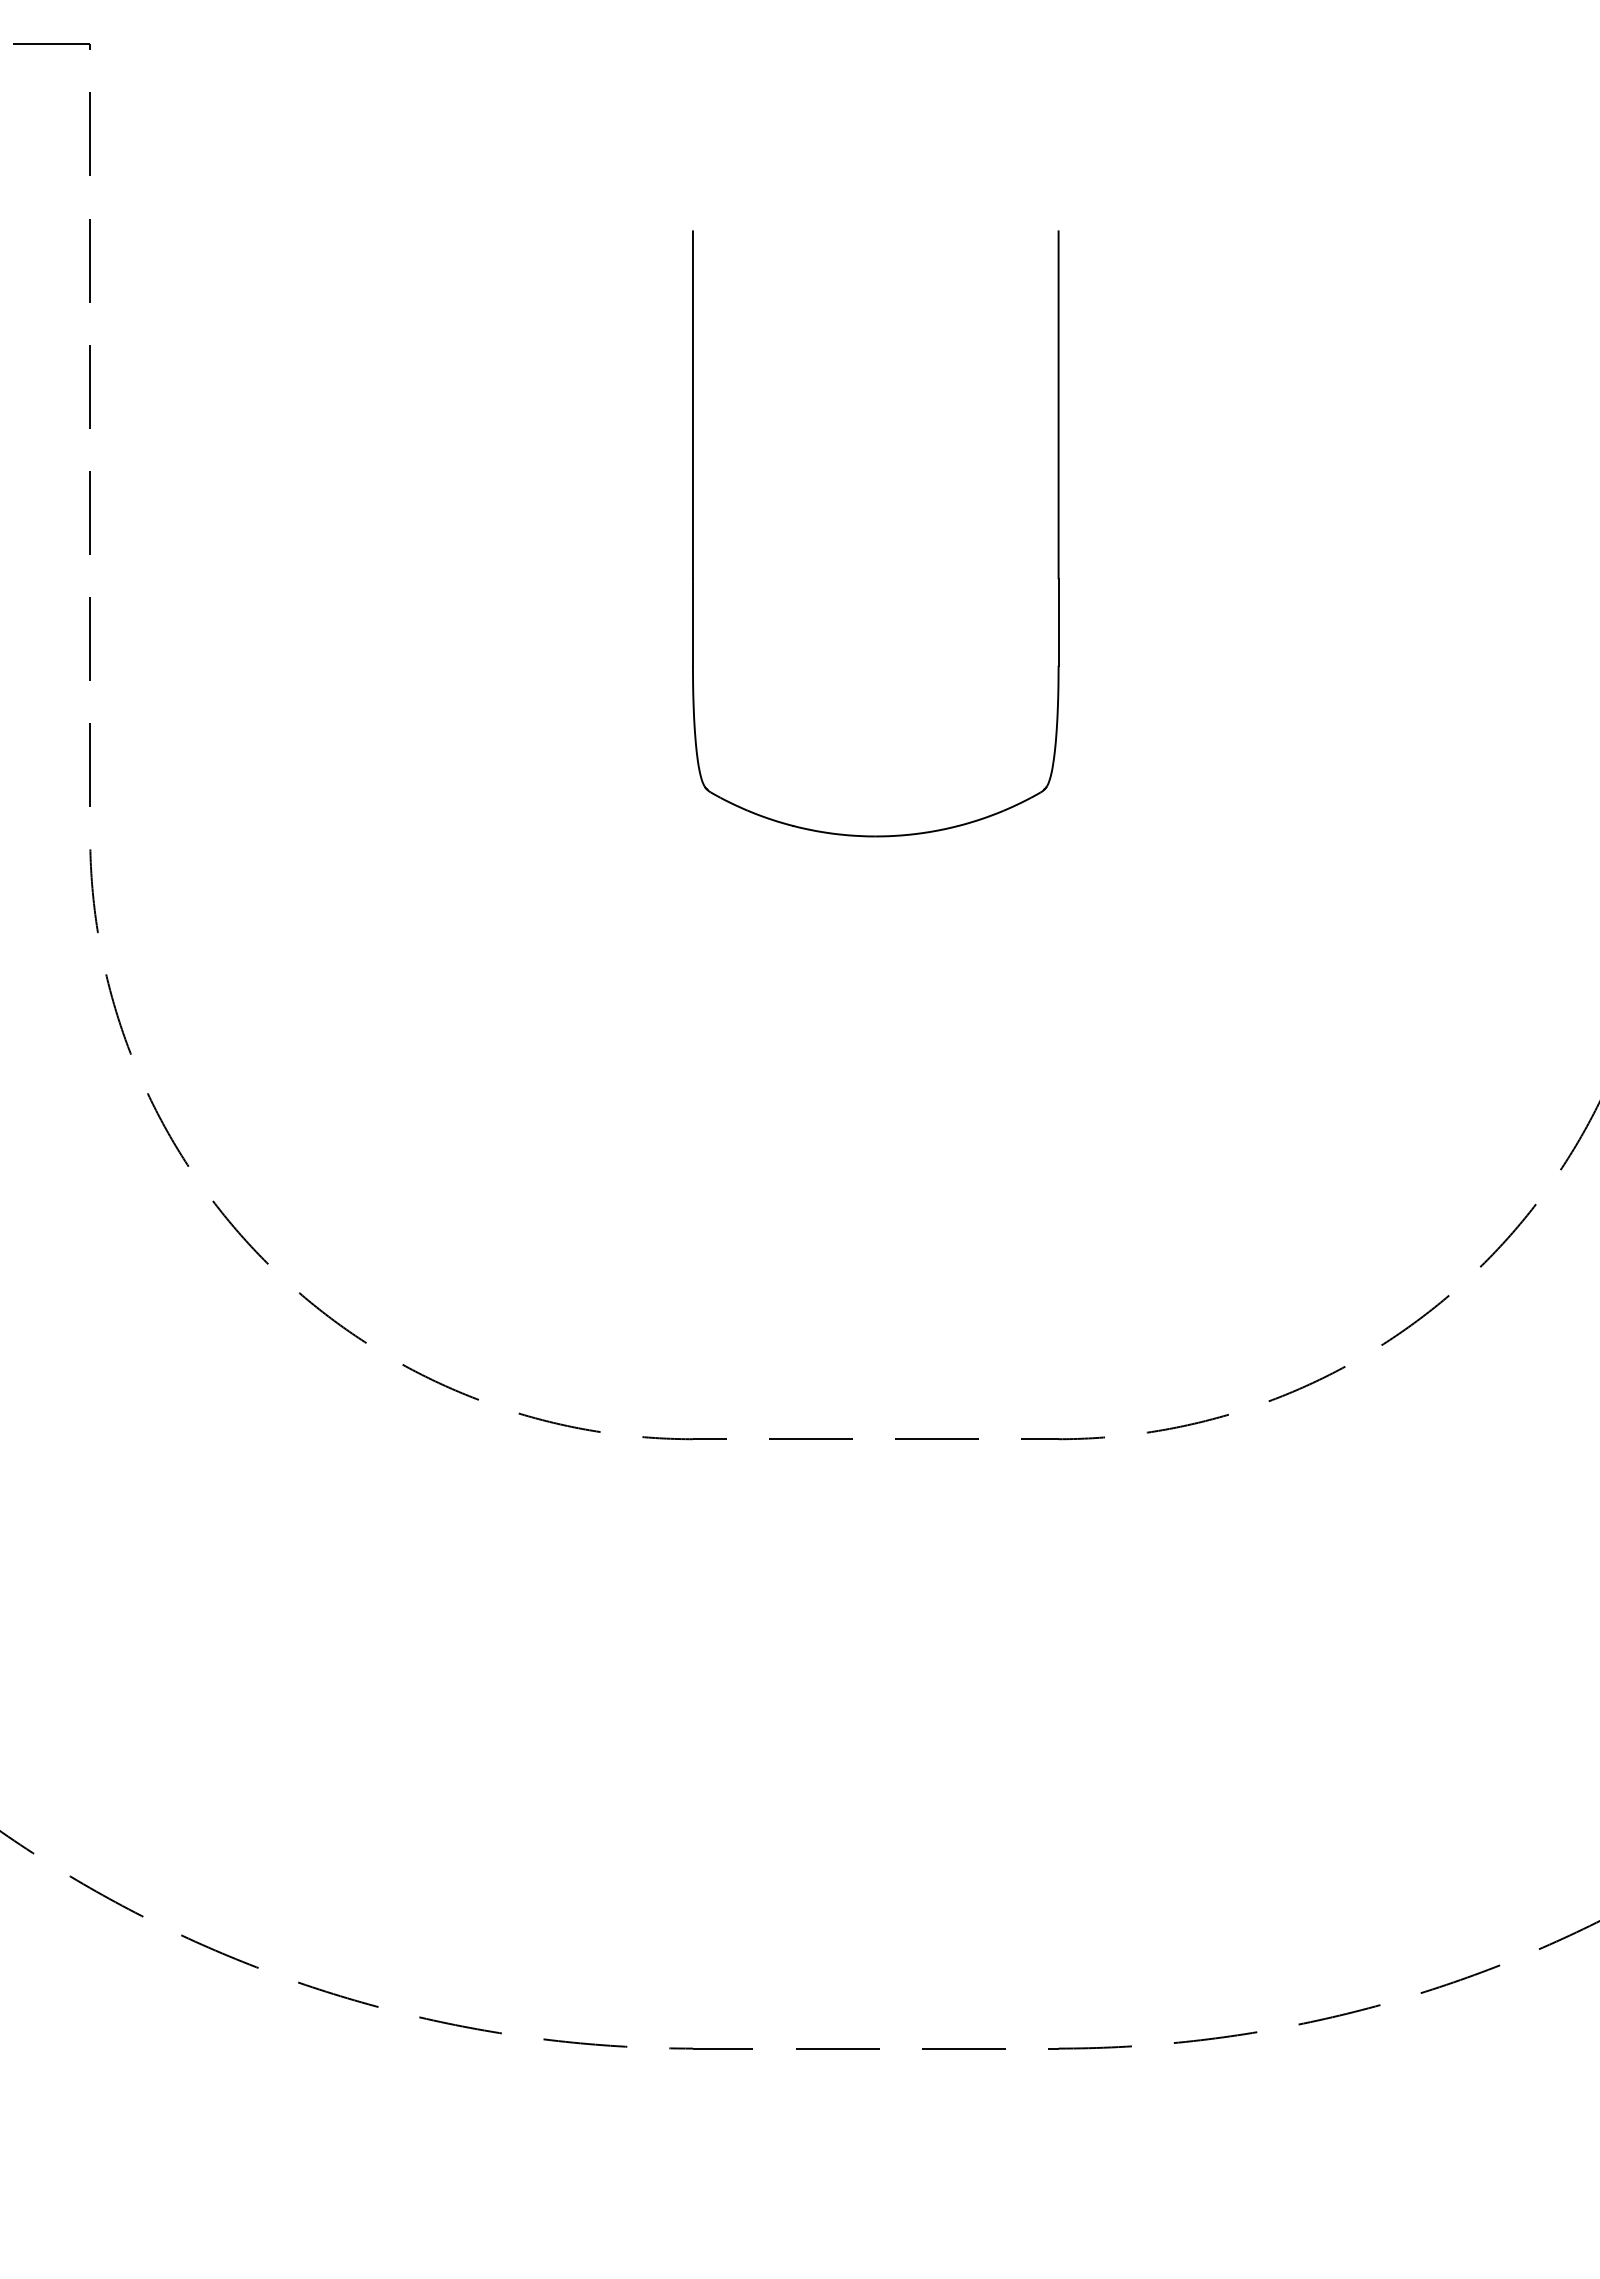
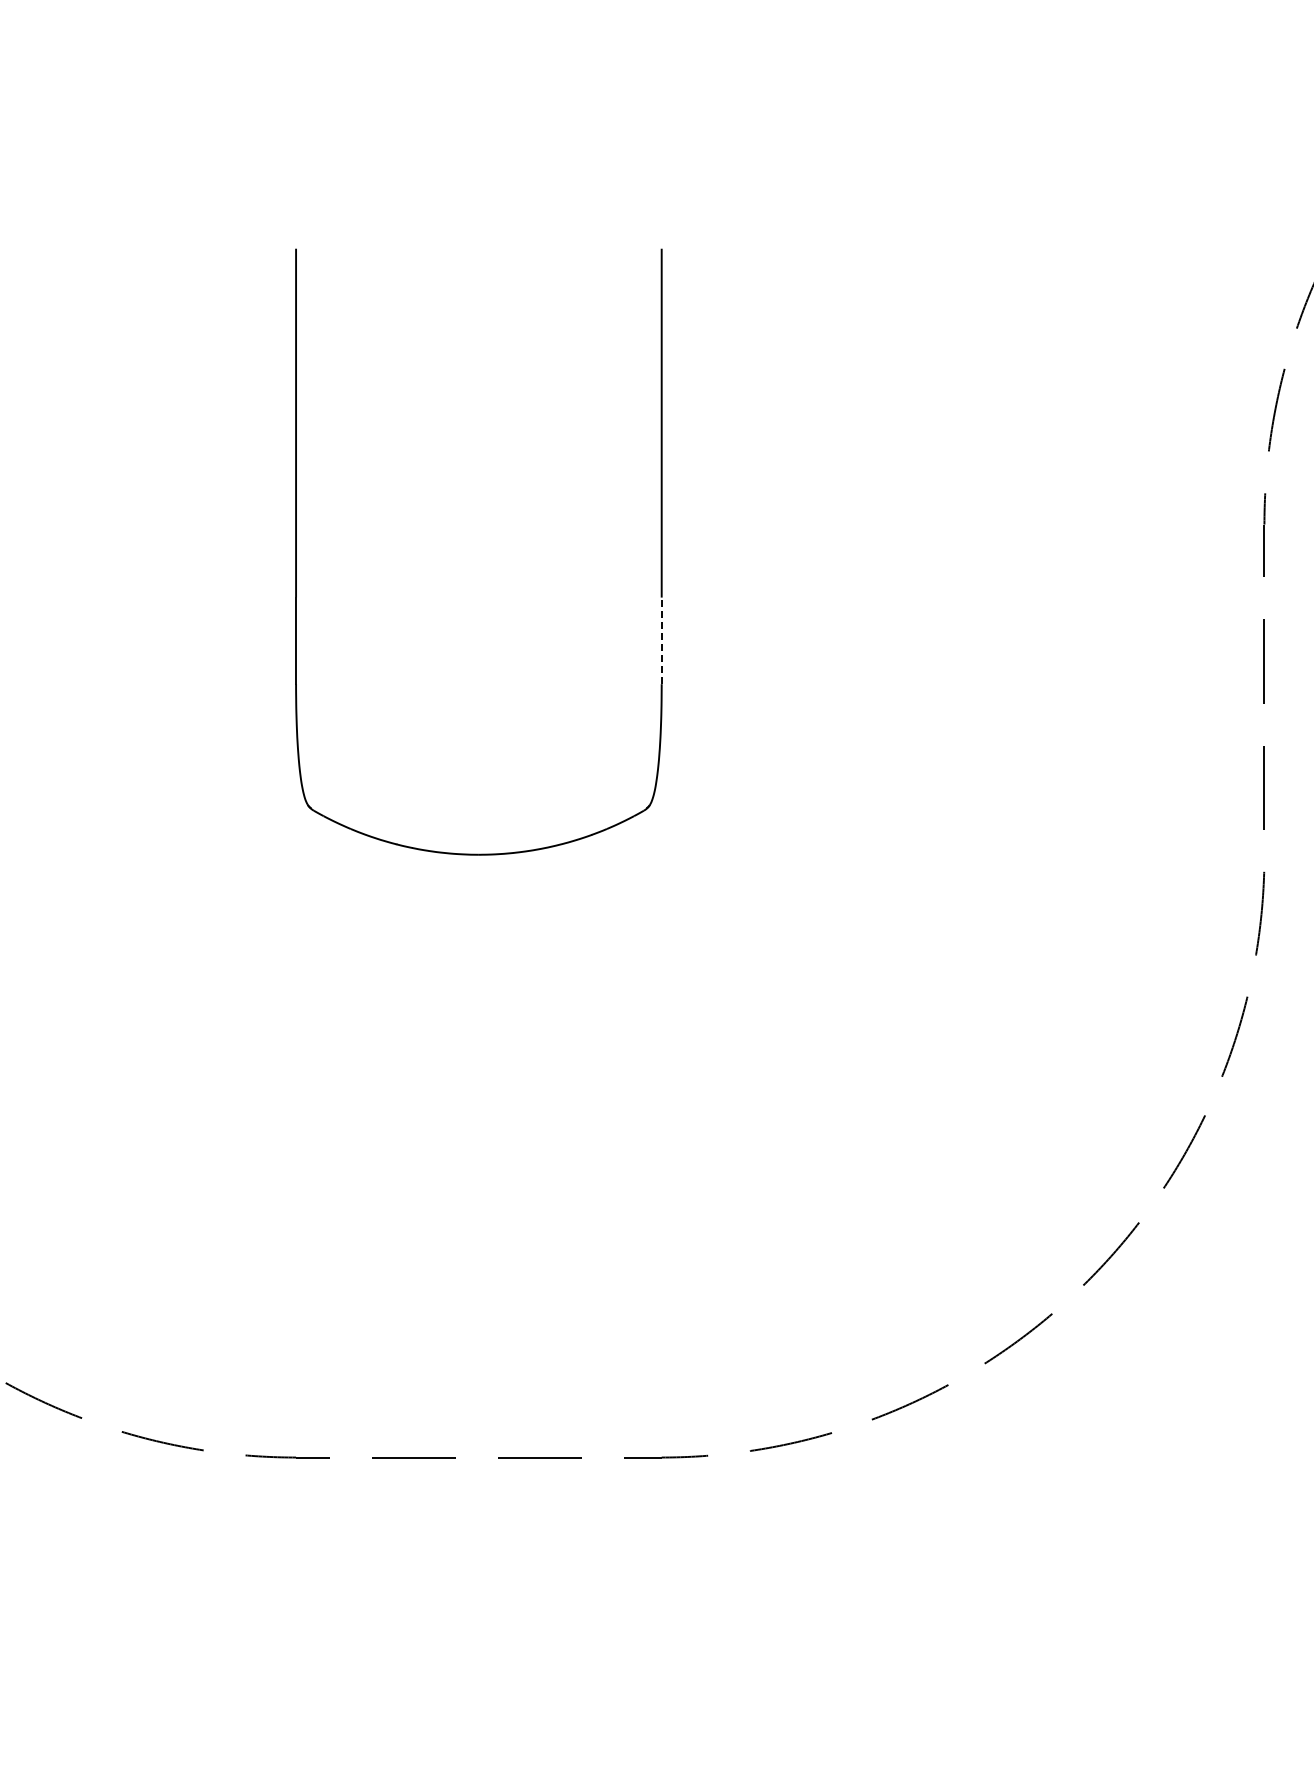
line: (1058, 622) -> (661, 640), solid -> dashed

